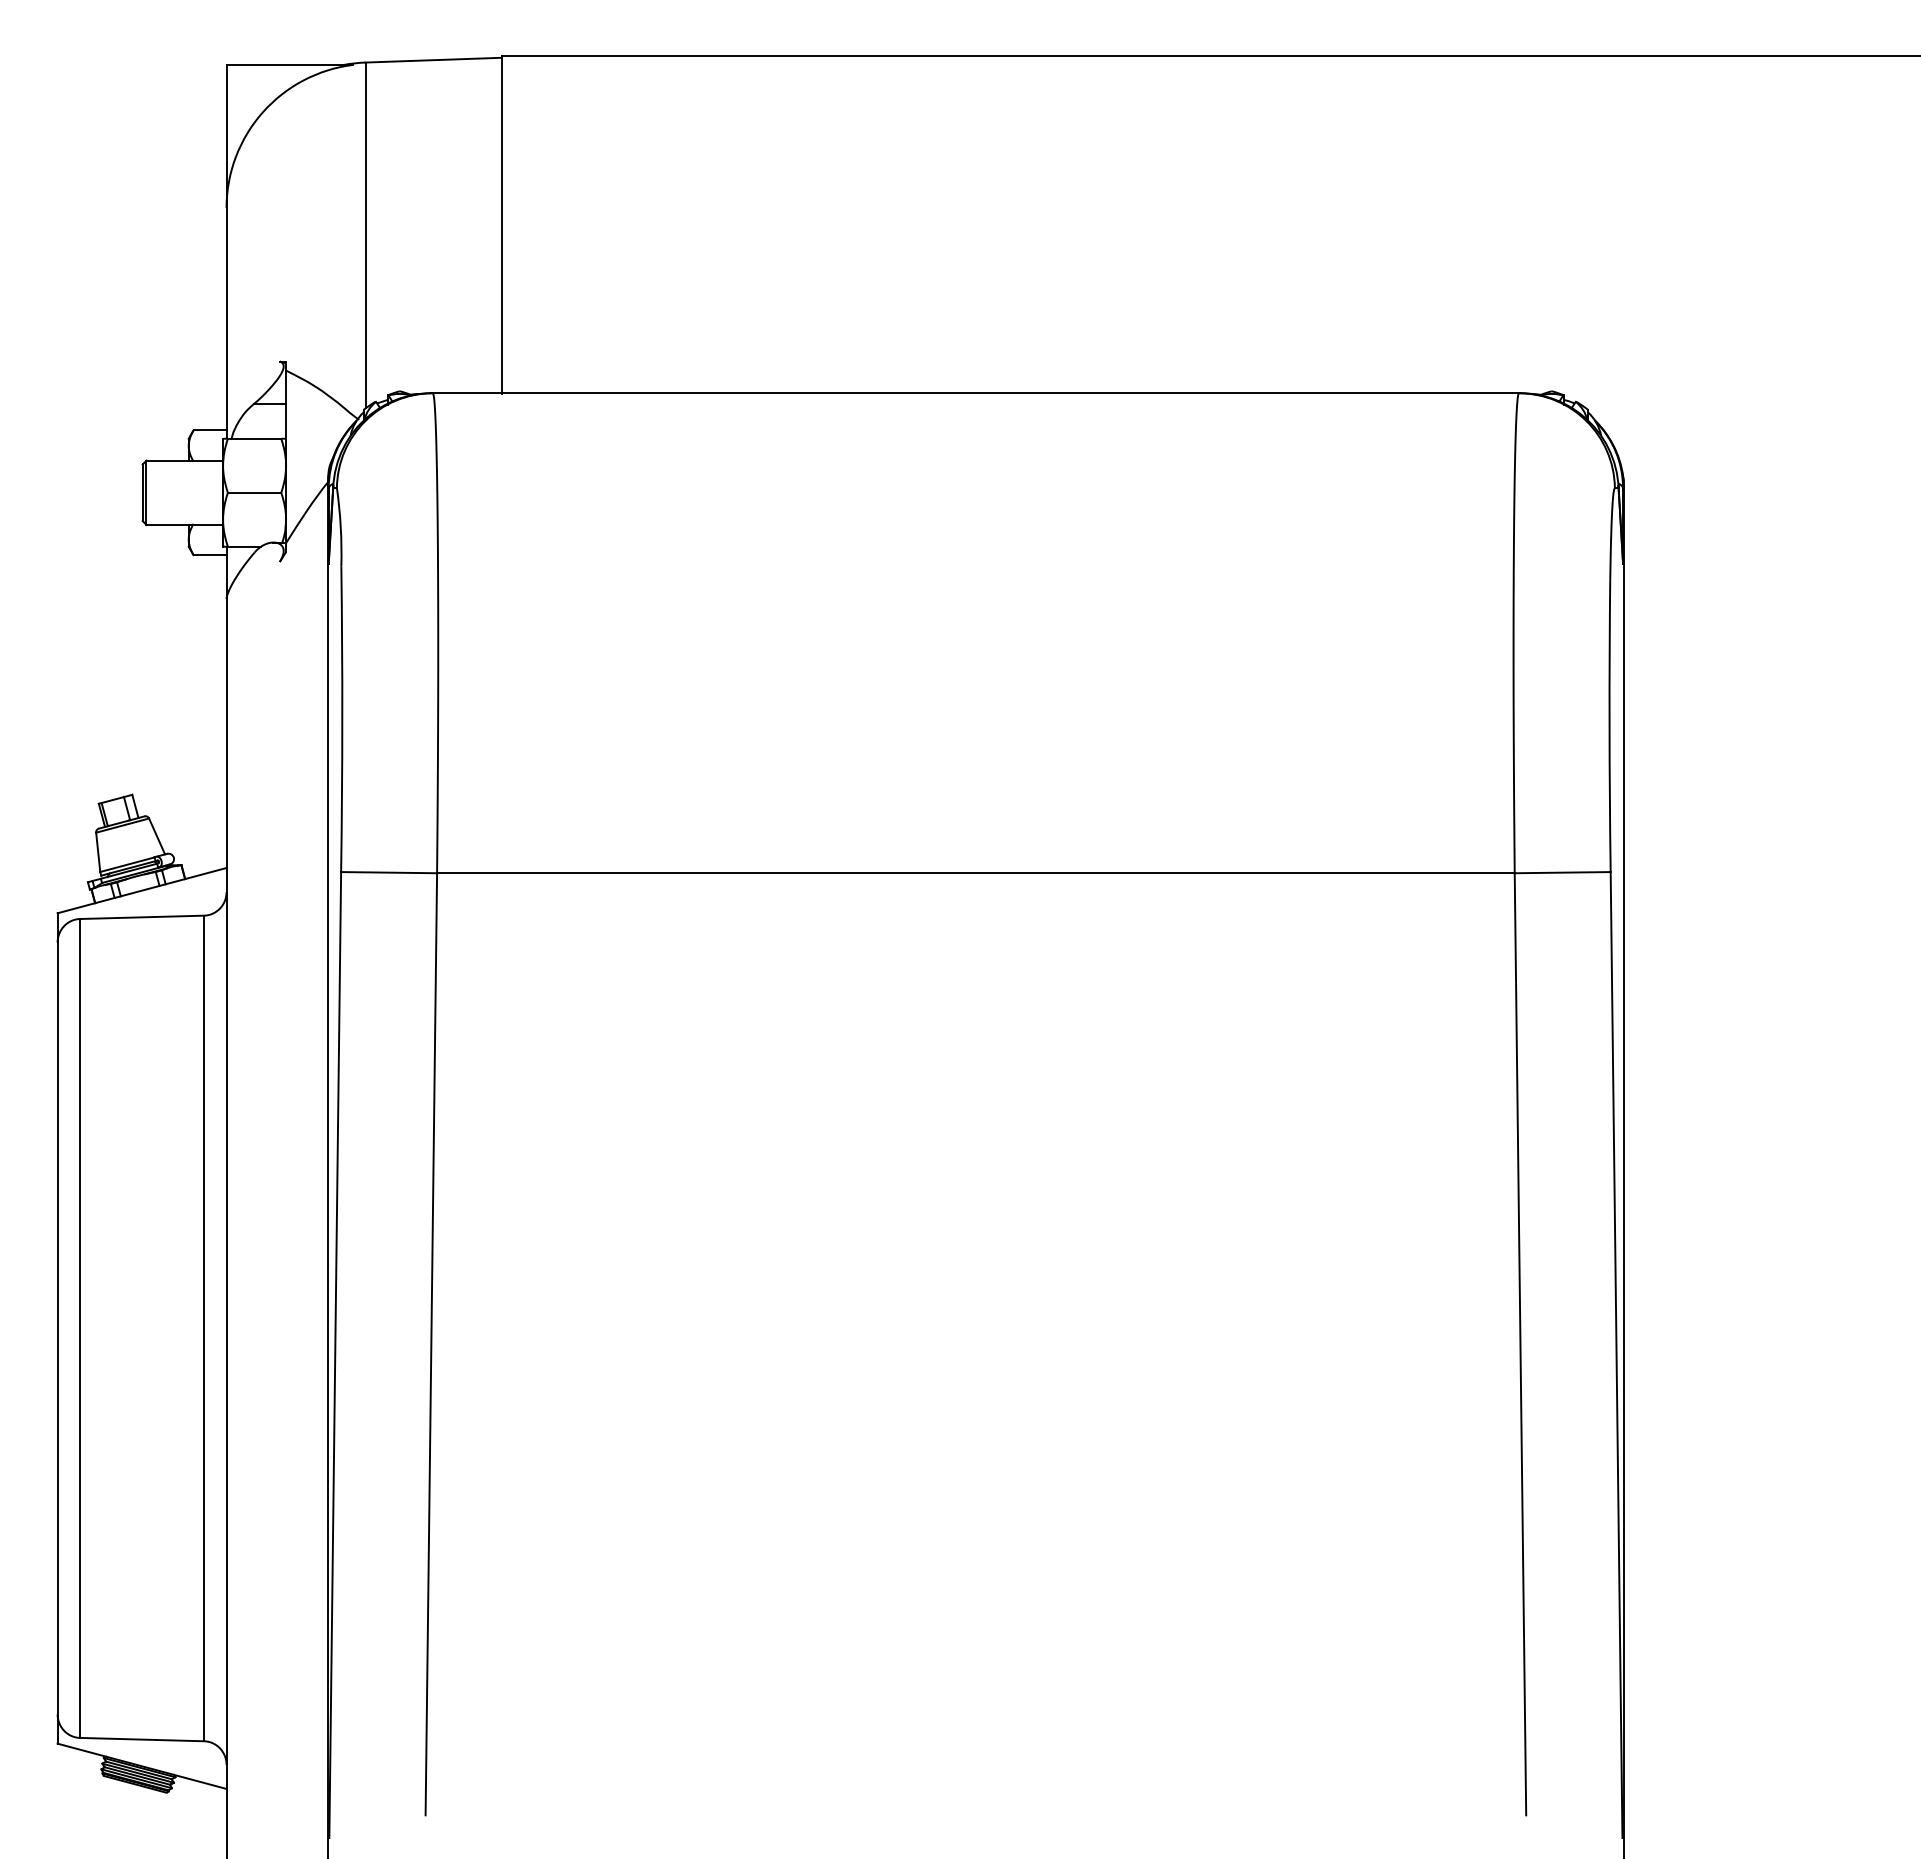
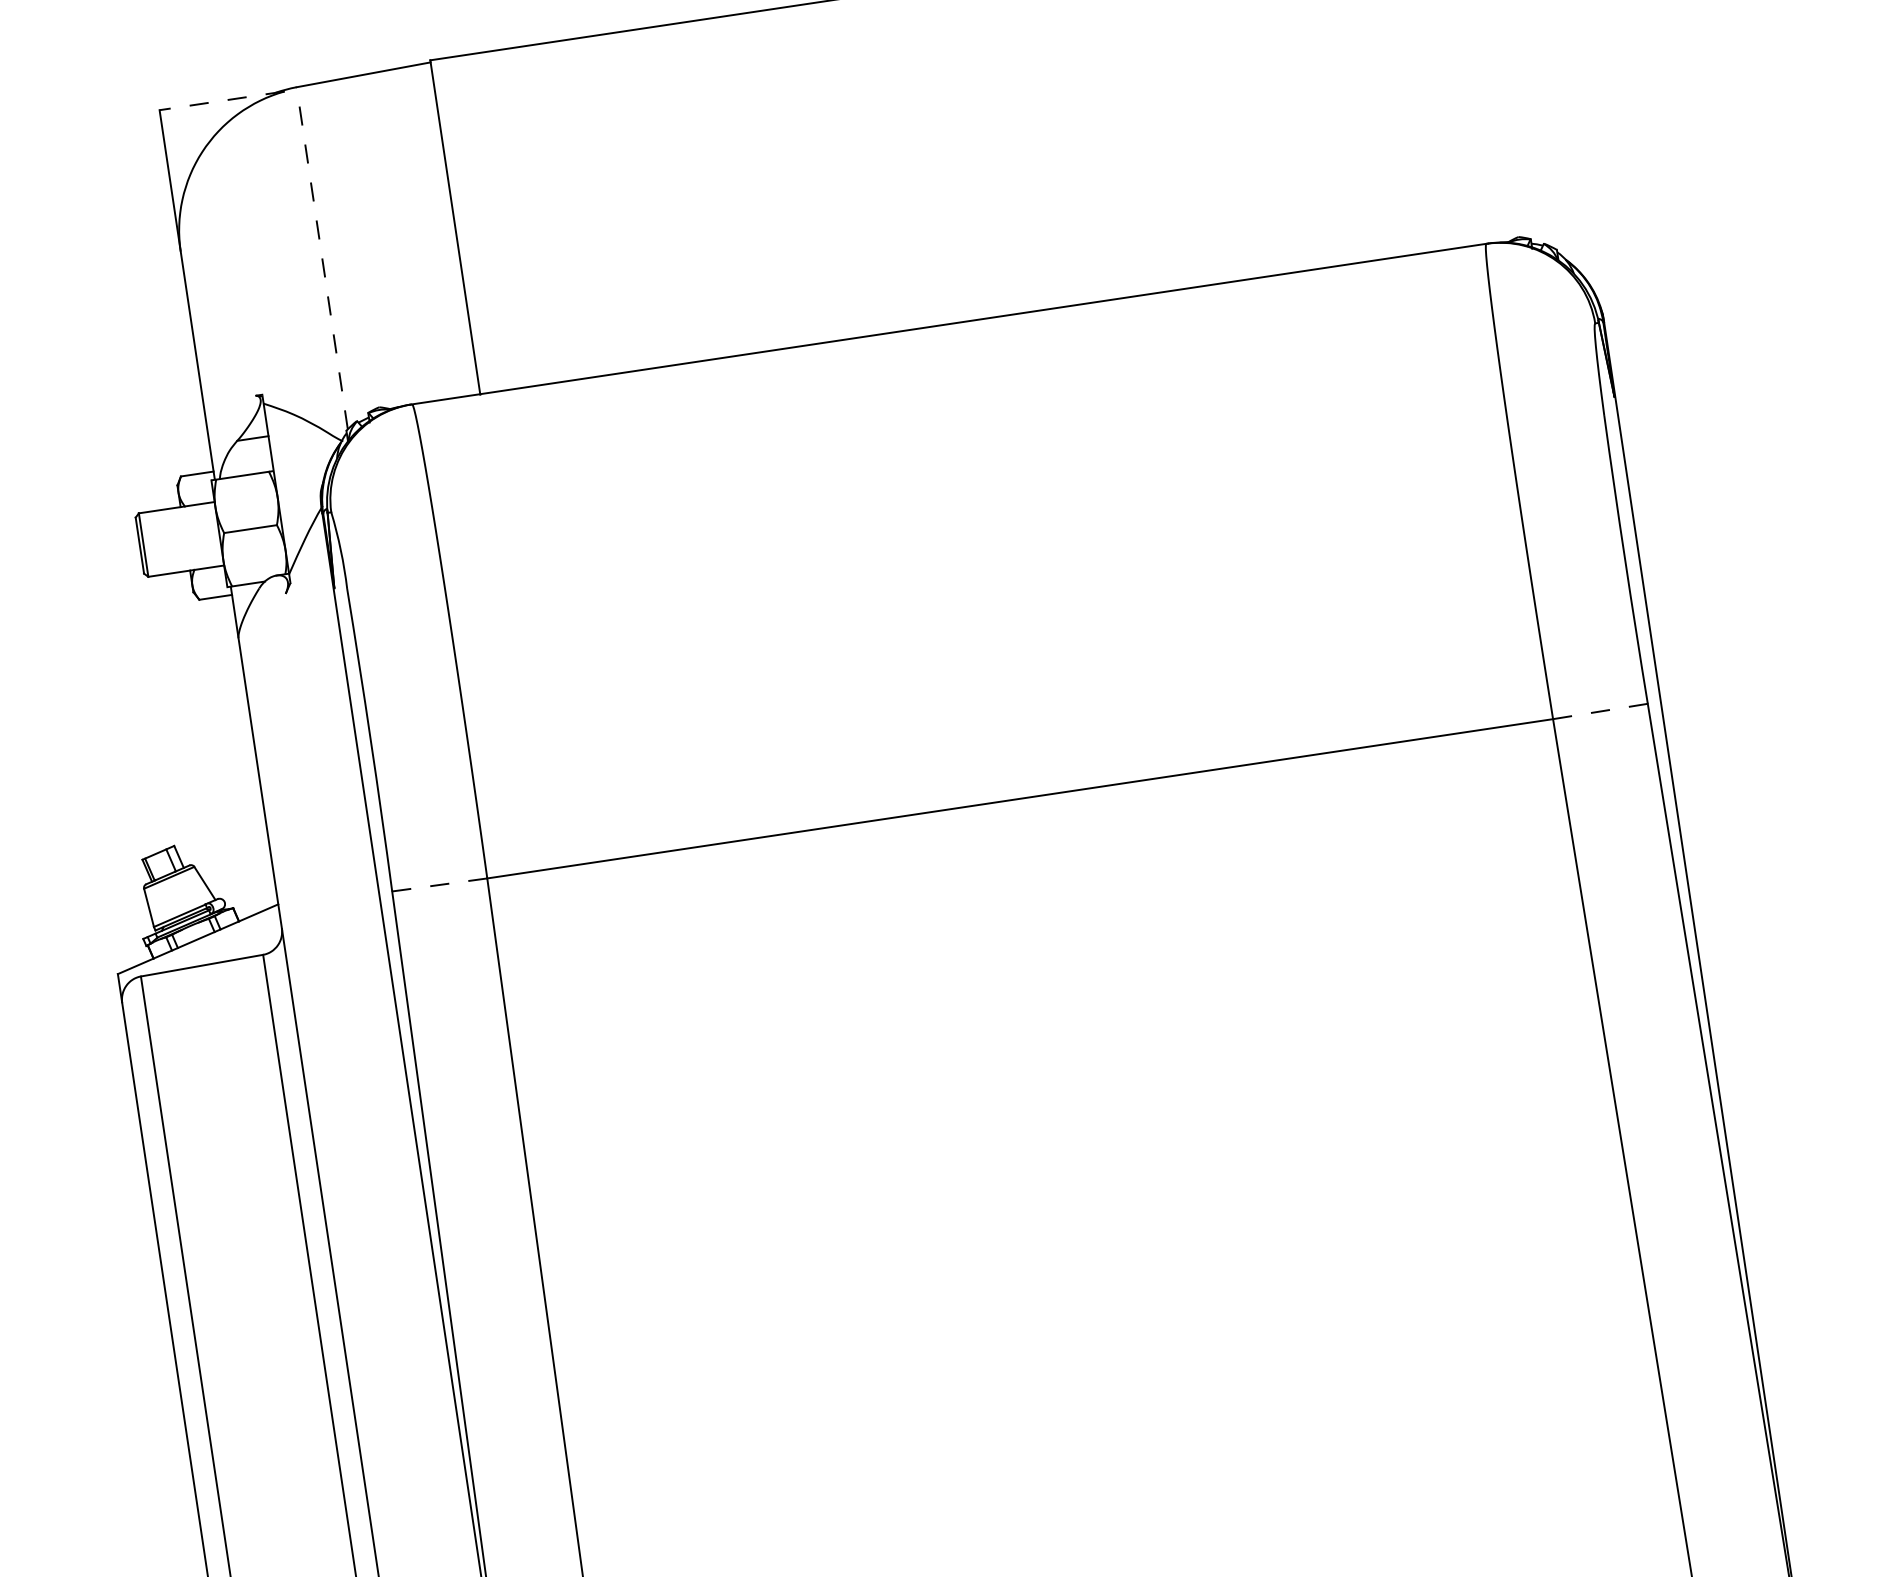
line: (289, 64) -> (221, 100), solid -> dashed
line: (365, 235) -> (322, 258), solid -> dashed
line: (389, 872) -> (440, 884), solid -> dashed
line: (1562, 872) -> (1600, 711), solid -> dashed

